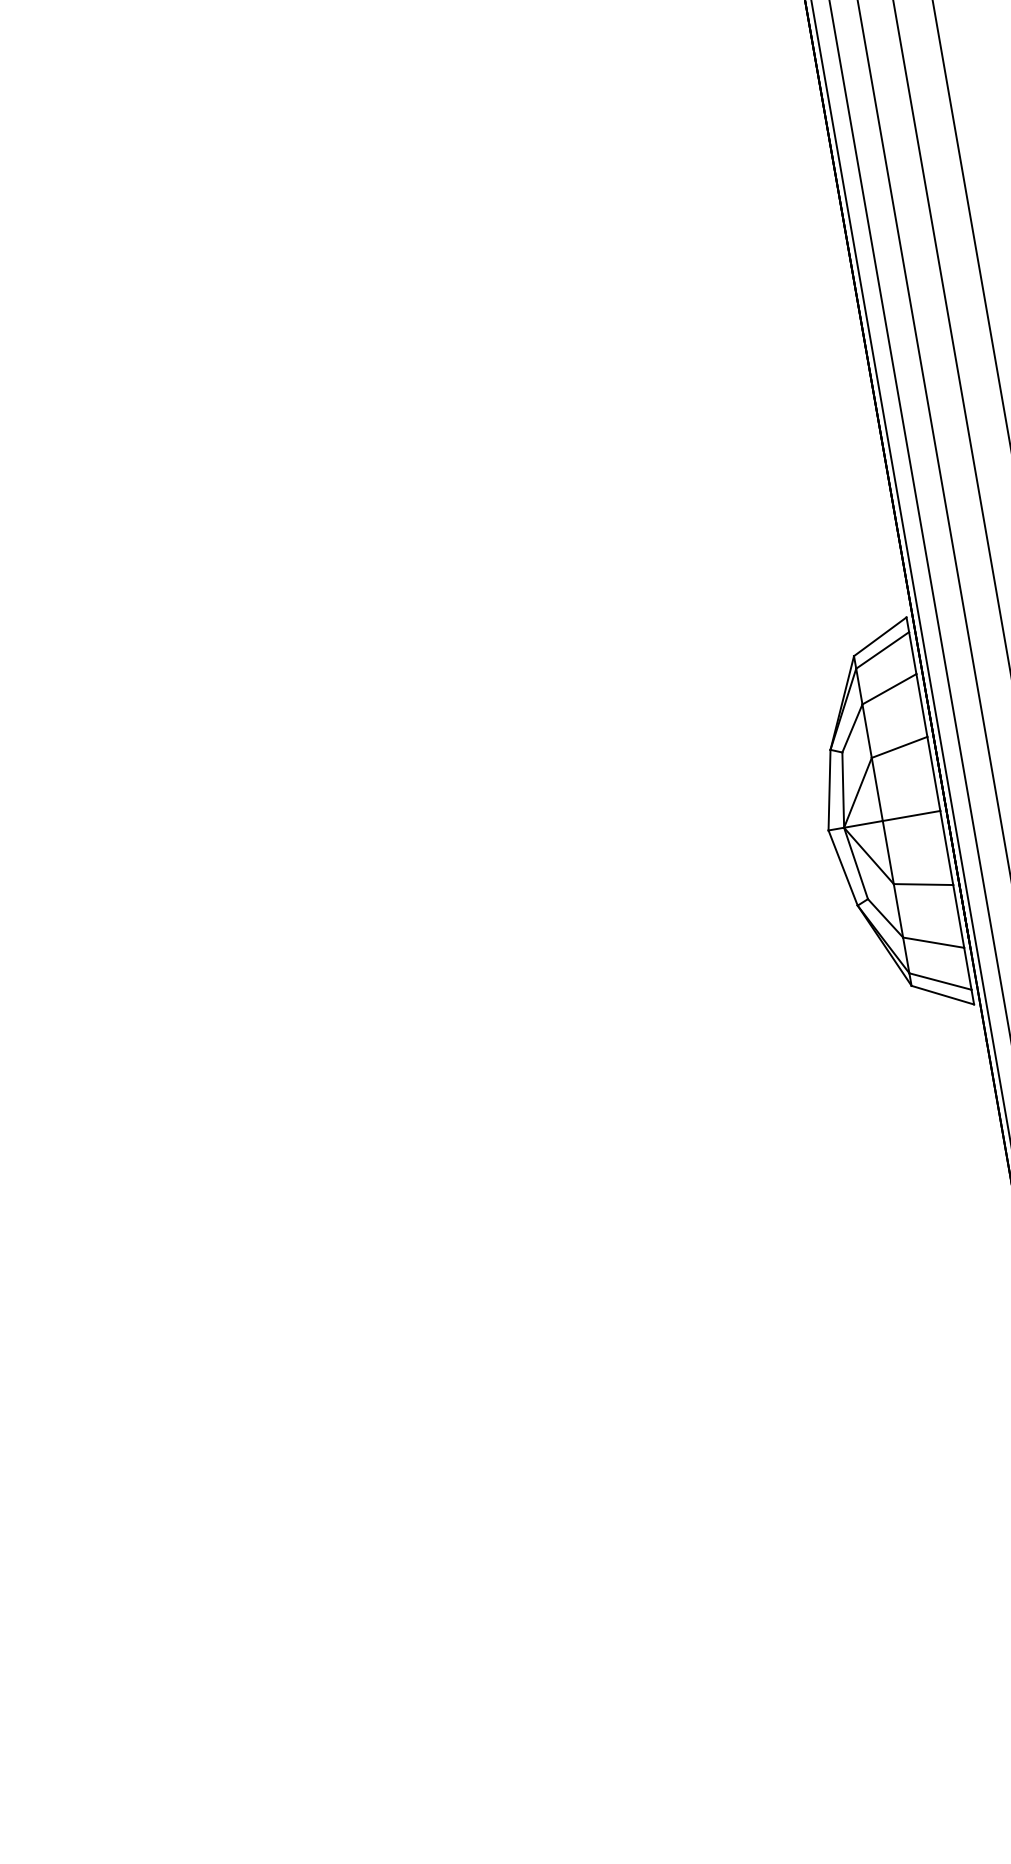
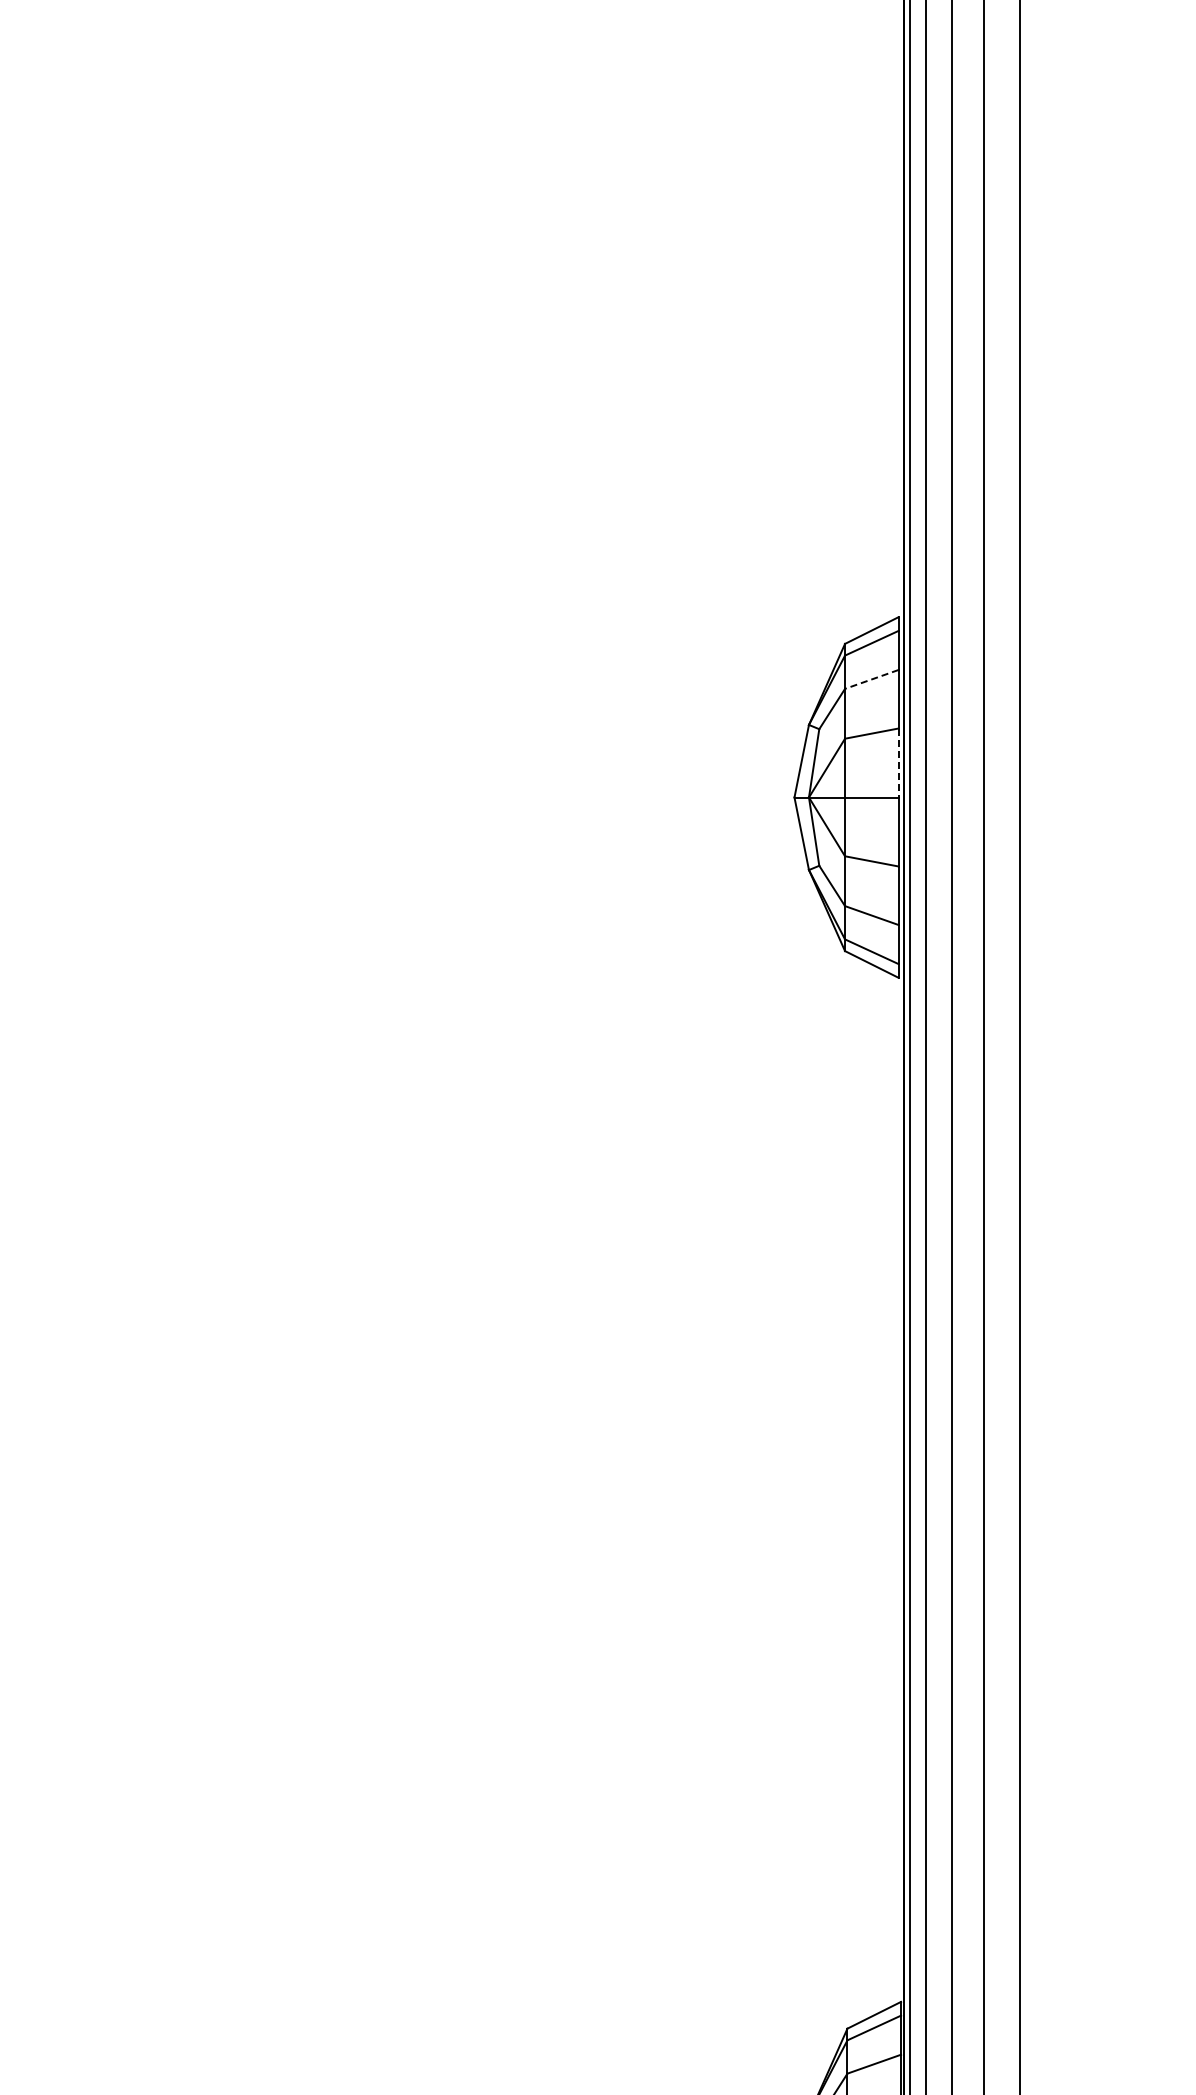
line: (889, 689) -> (871, 679), solid -> dashed
line: (933, 774) -> (898, 763), solid -> dashed

